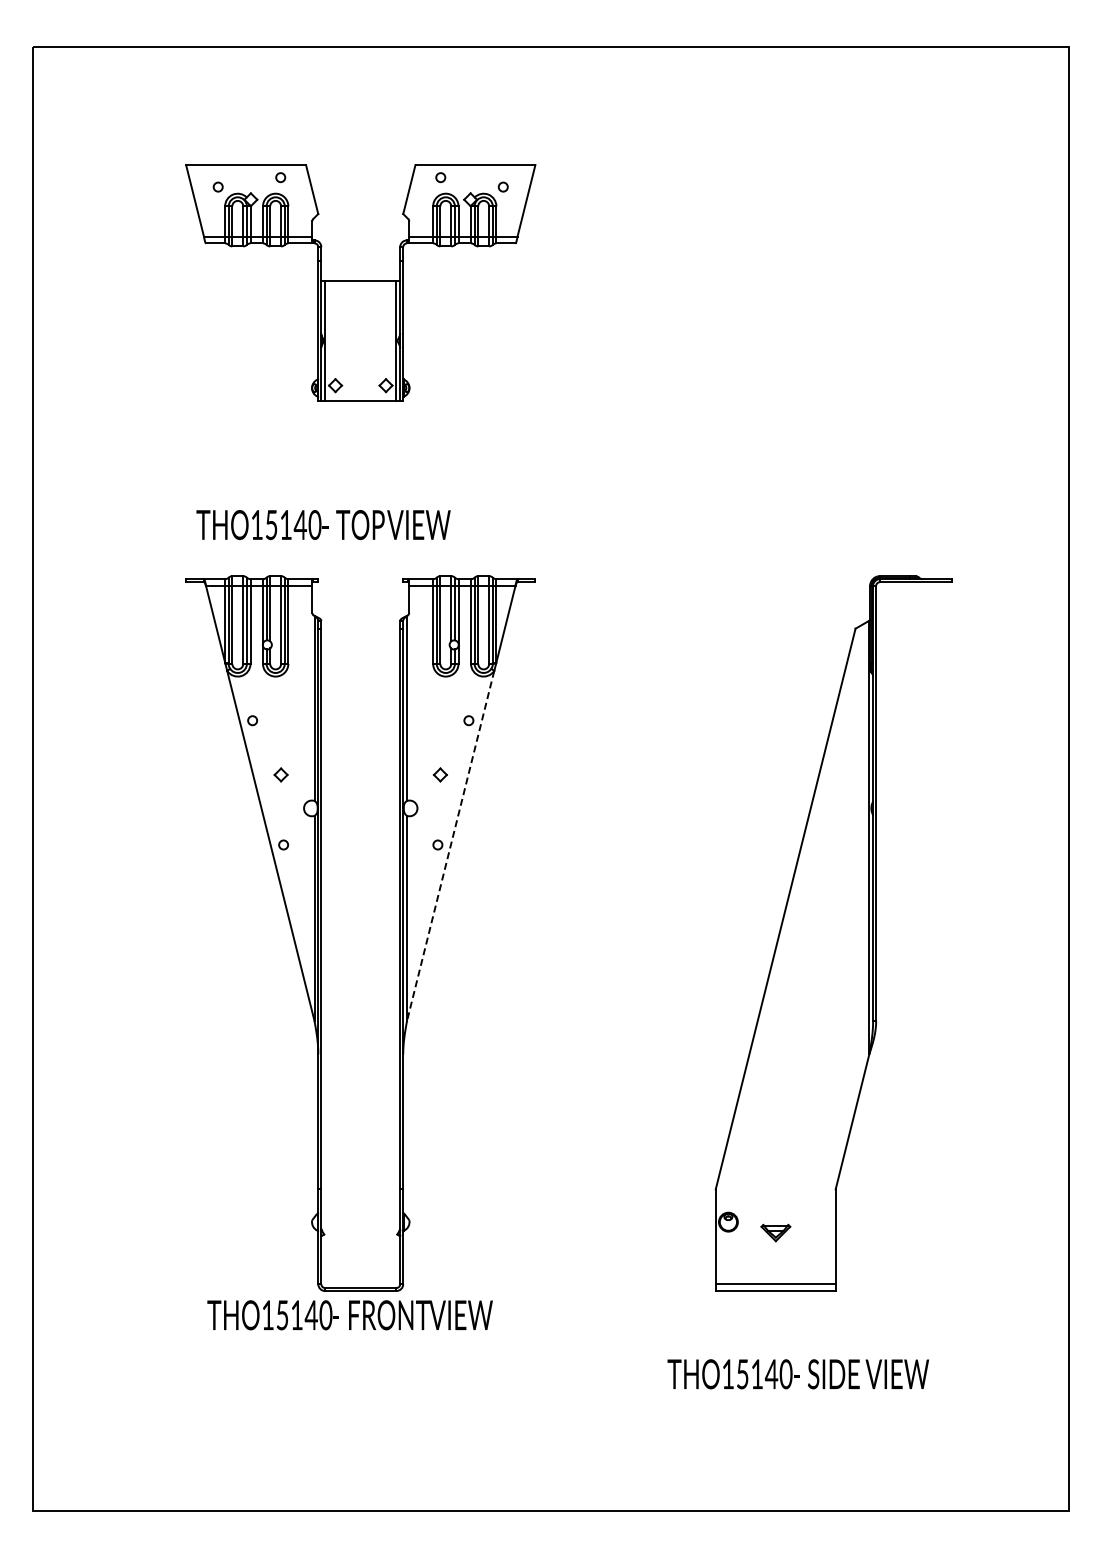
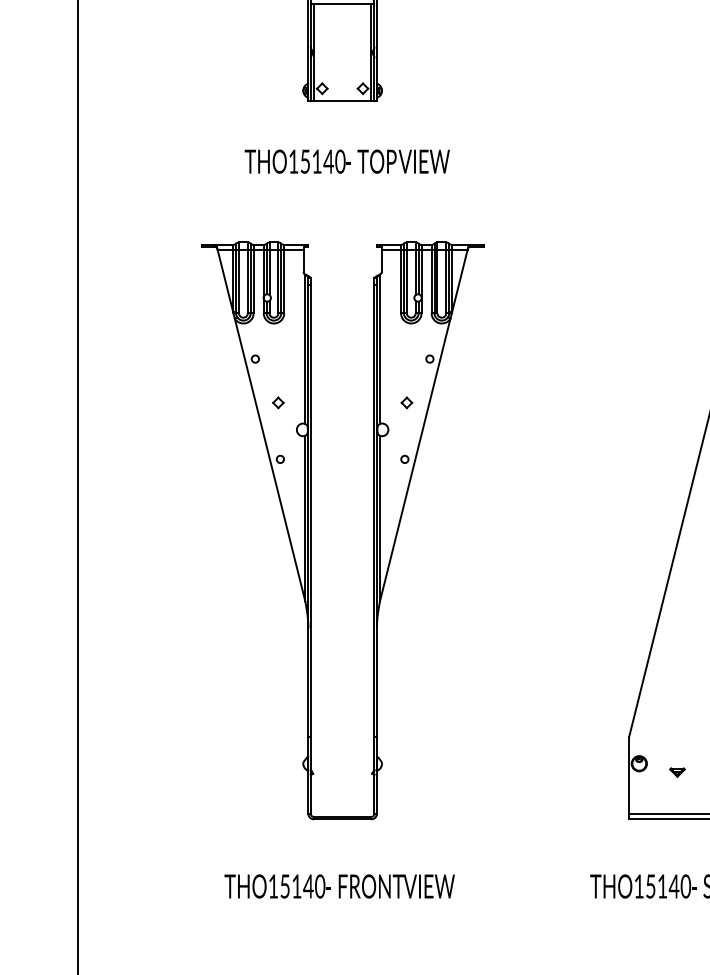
text: (323, 525) -> (347, 162), moved
line: (450, 846) -> (415, 460), dashed -> solid
part: (775, 1233) -> (677, 772), size x0.62
text: (349, 1315) -> (339, 886), moved

